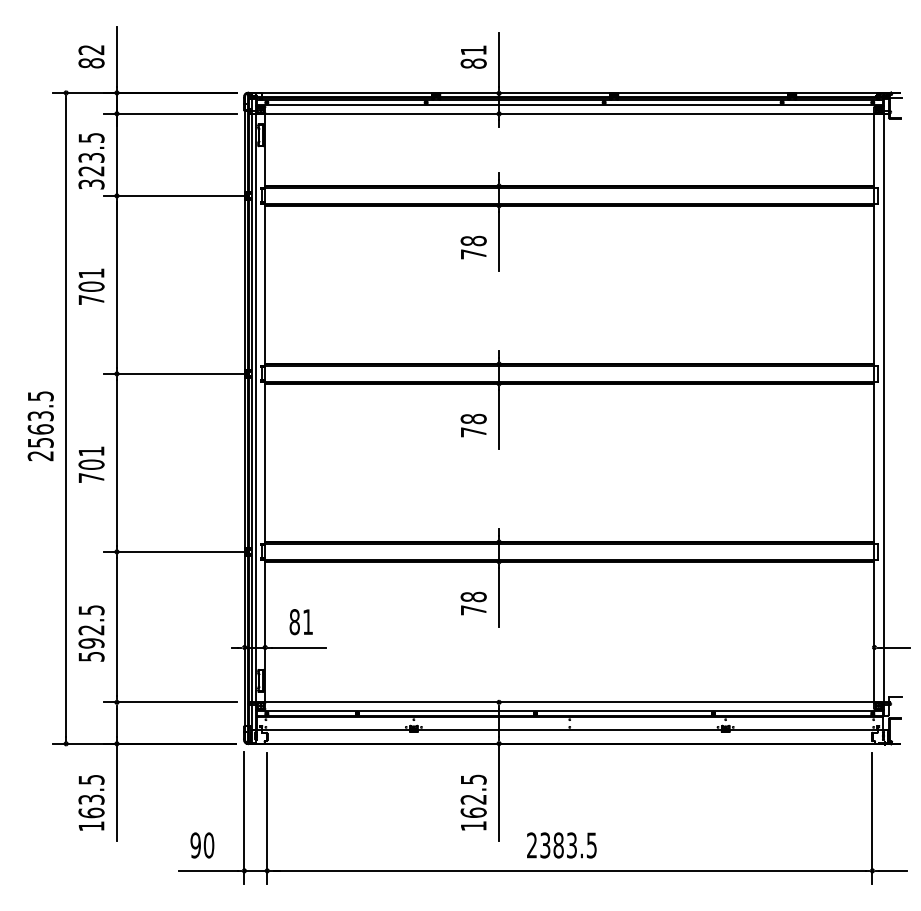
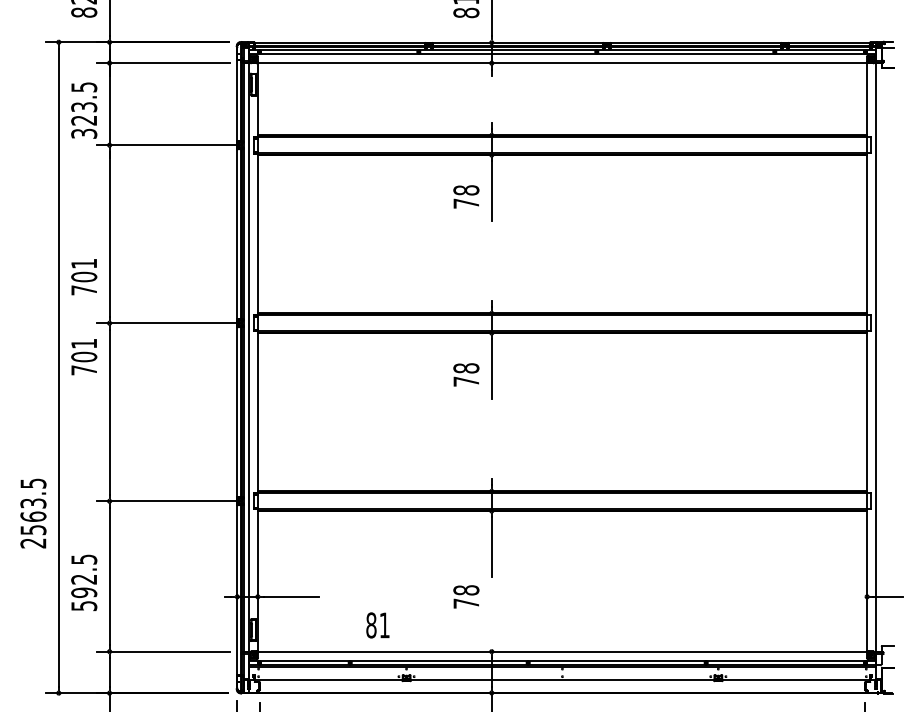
text: (91, 286) -> (84, 276), moved
text: (40, 426) -> (33, 513), moved
text: (91, 464) -> (84, 356), moved
text: (473, 603) -> (466, 596), moved
text: (300, 622) -> (377, 625), moved

